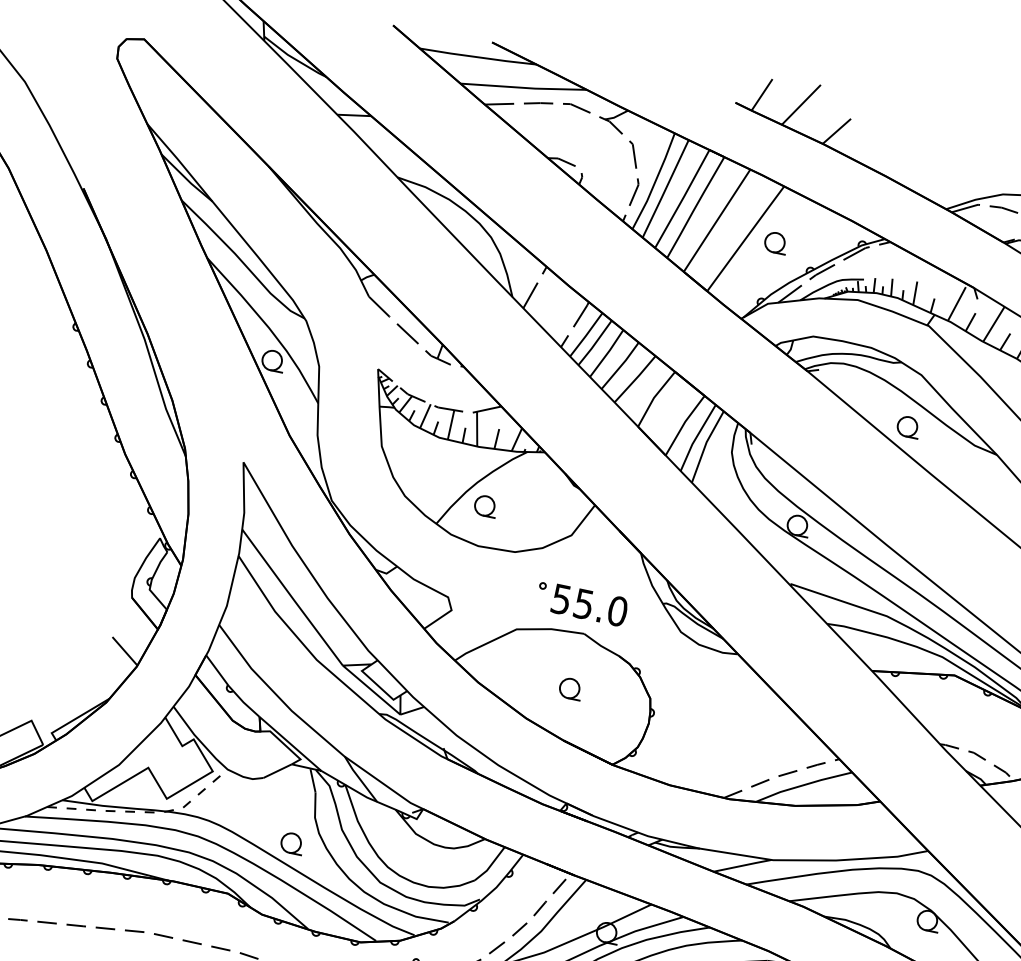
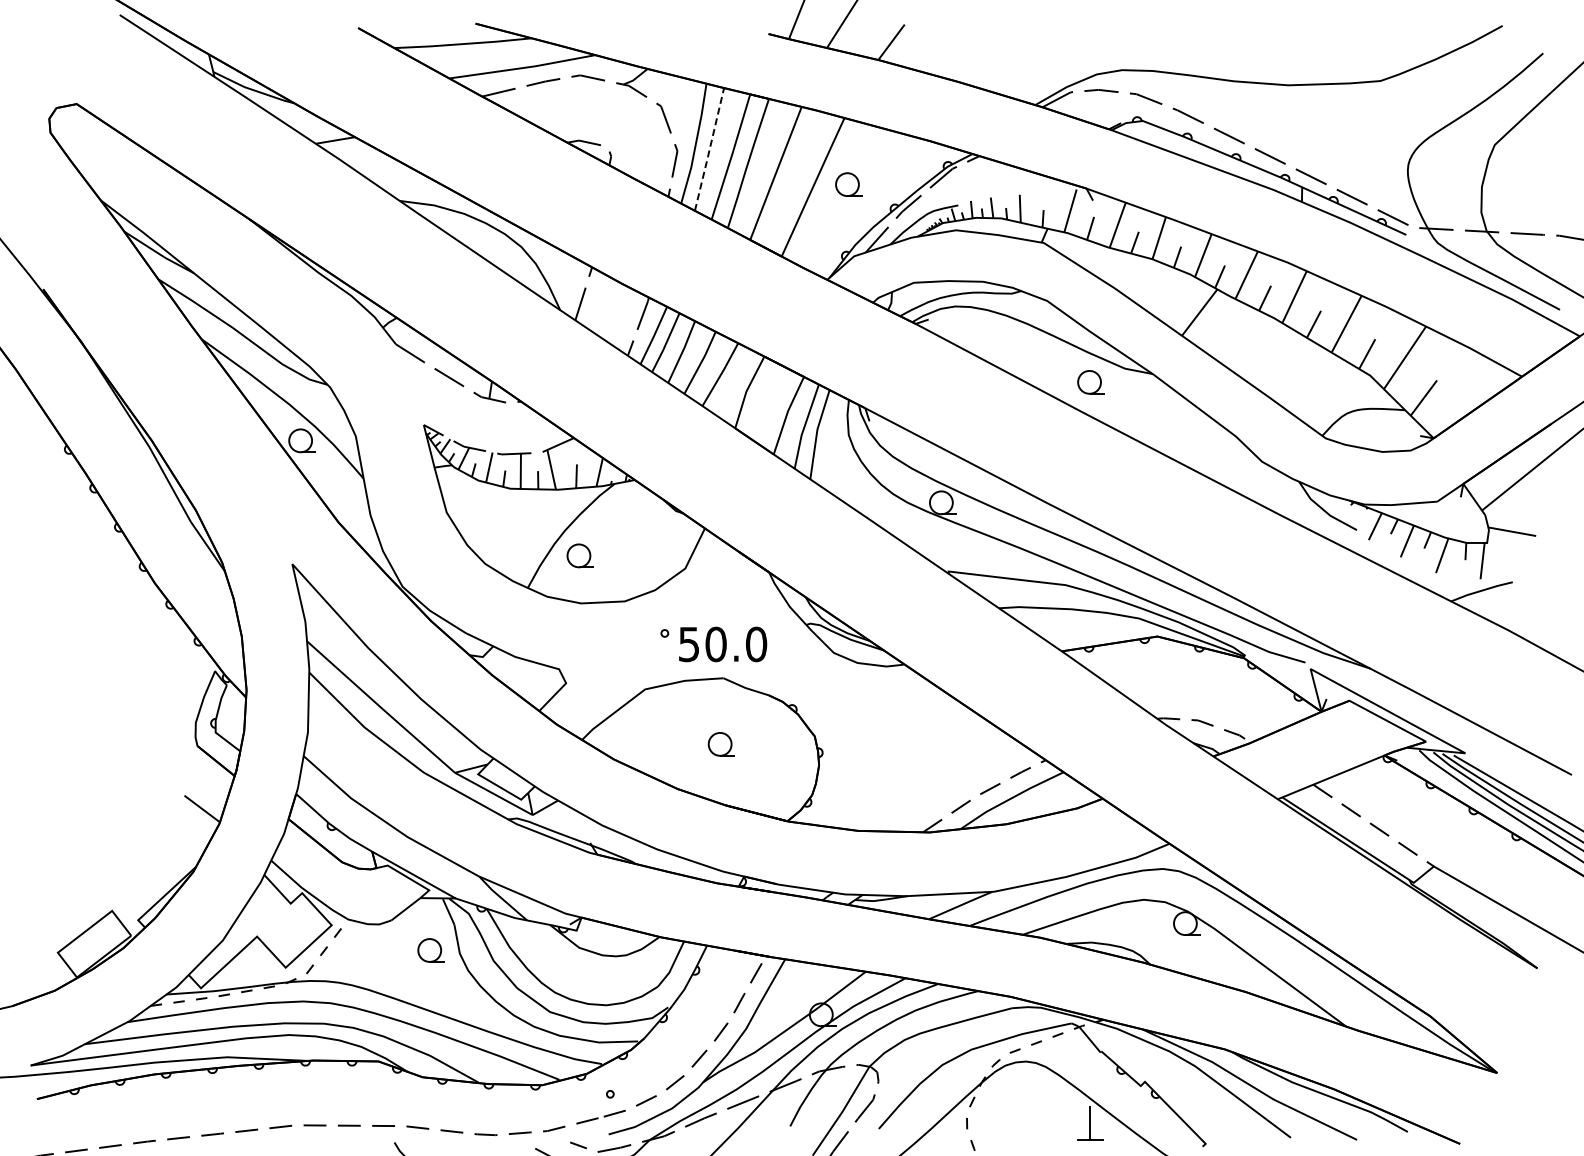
line: (665, 188) -> (709, 149), solid -> dashed
part: (908, 427) -> (1090, 382), moved
text: (583, 604) -> (715, 644), 55.0 -> 50.0
part: (291, 843) -> (430, 950), moved

